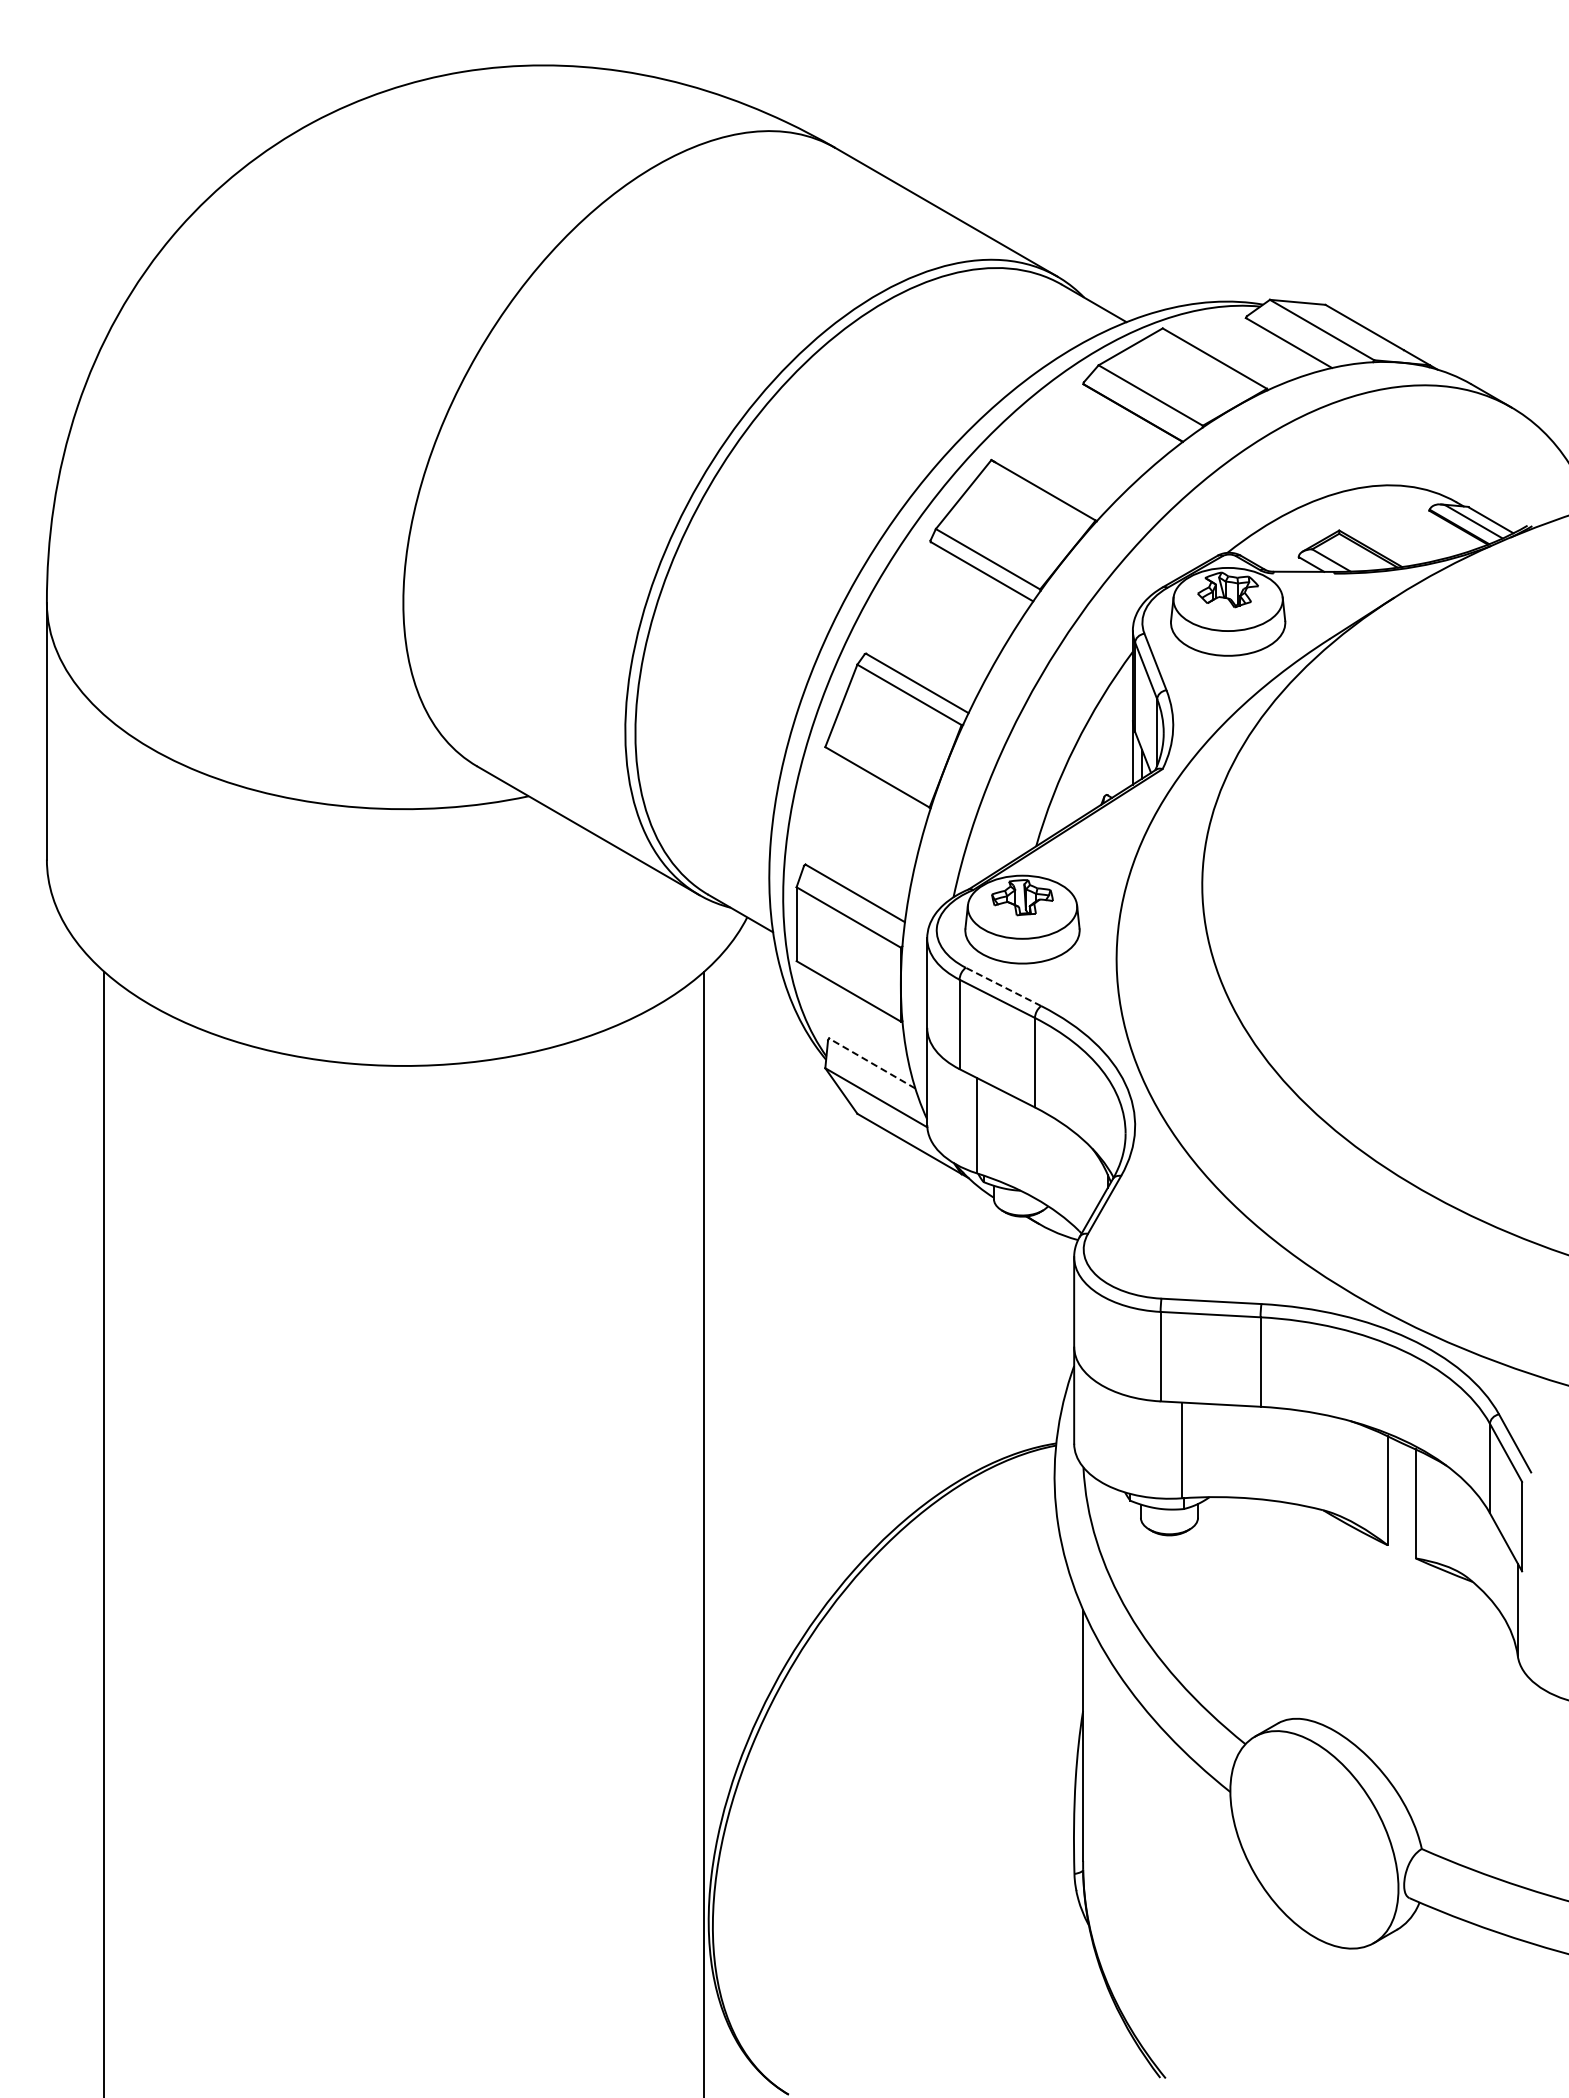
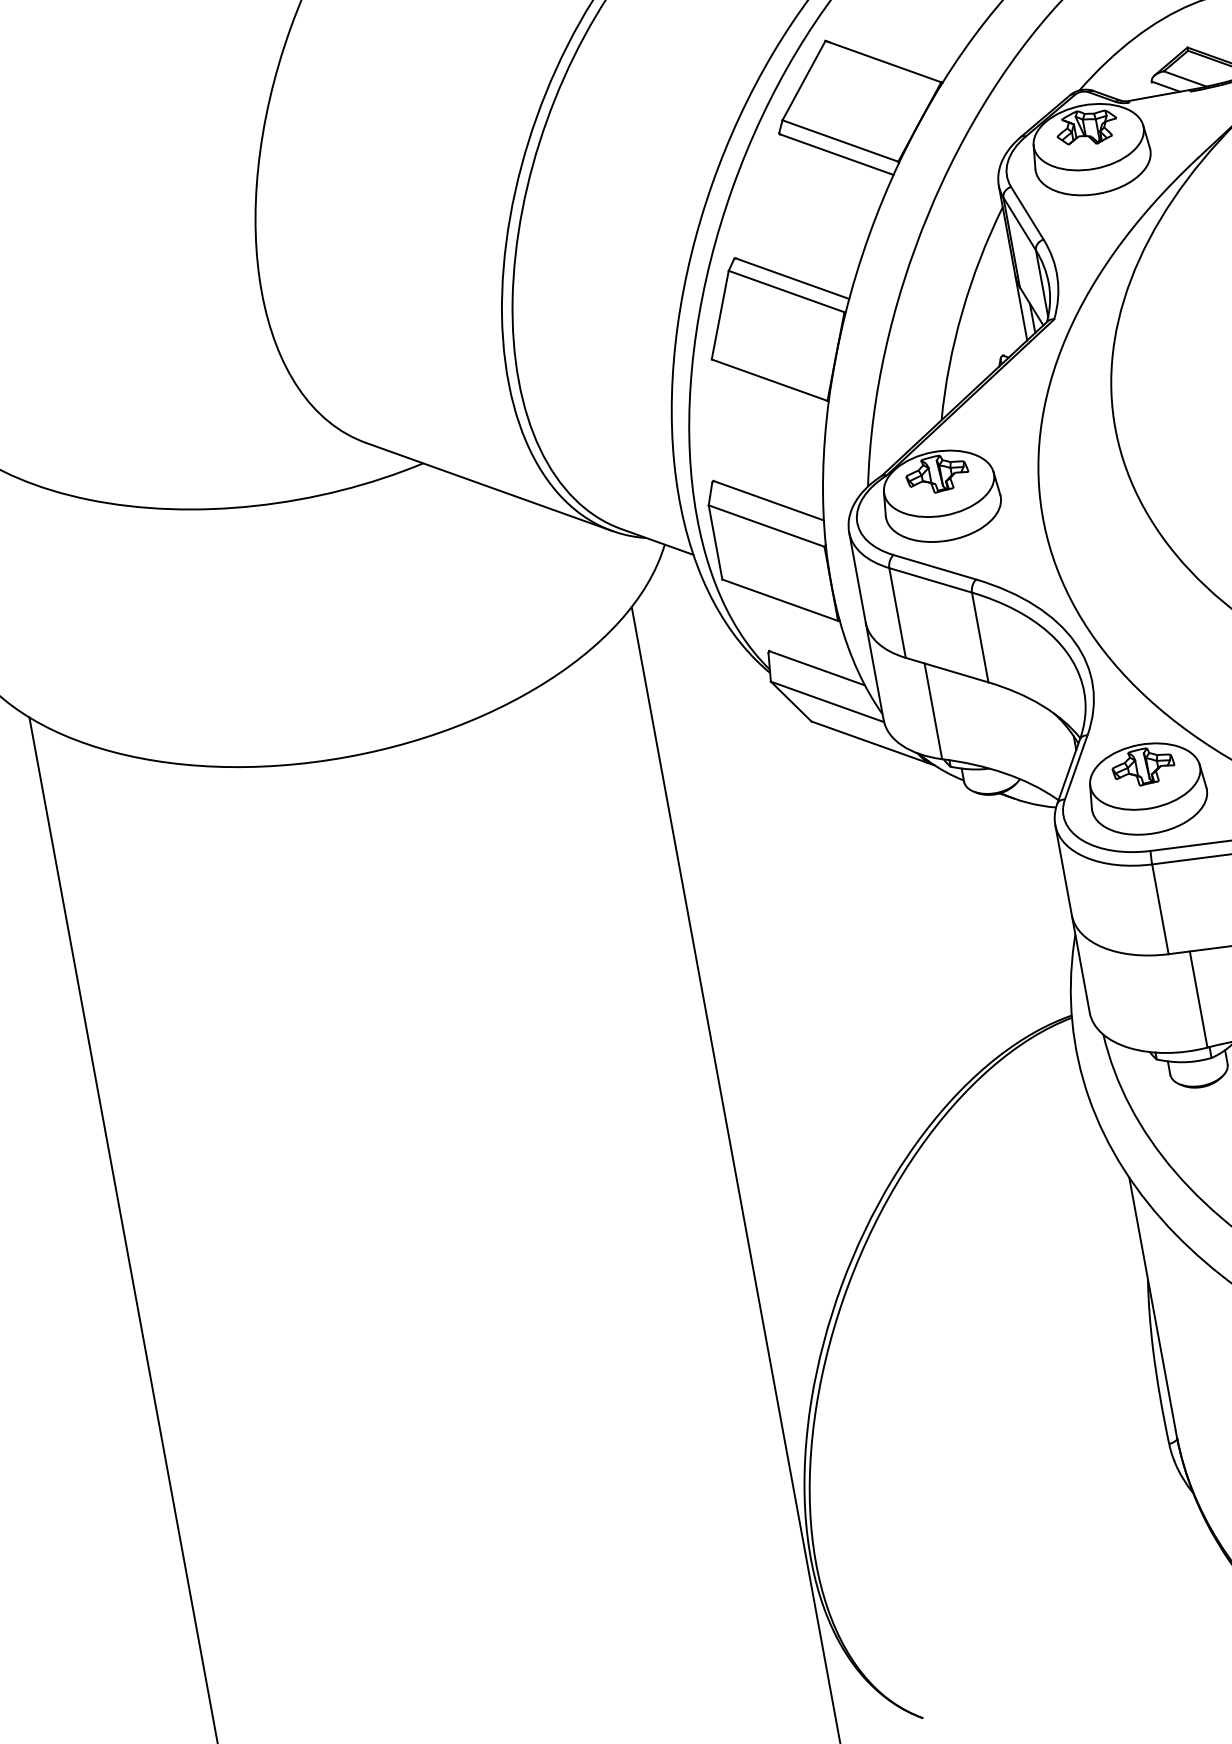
line: (1003, 986) -> (934, 566), dashed -> solid
line: (872, 1063) -> (817, 668), dashed -> solid
part: (1169, 1238) -> (1147, 789), added

